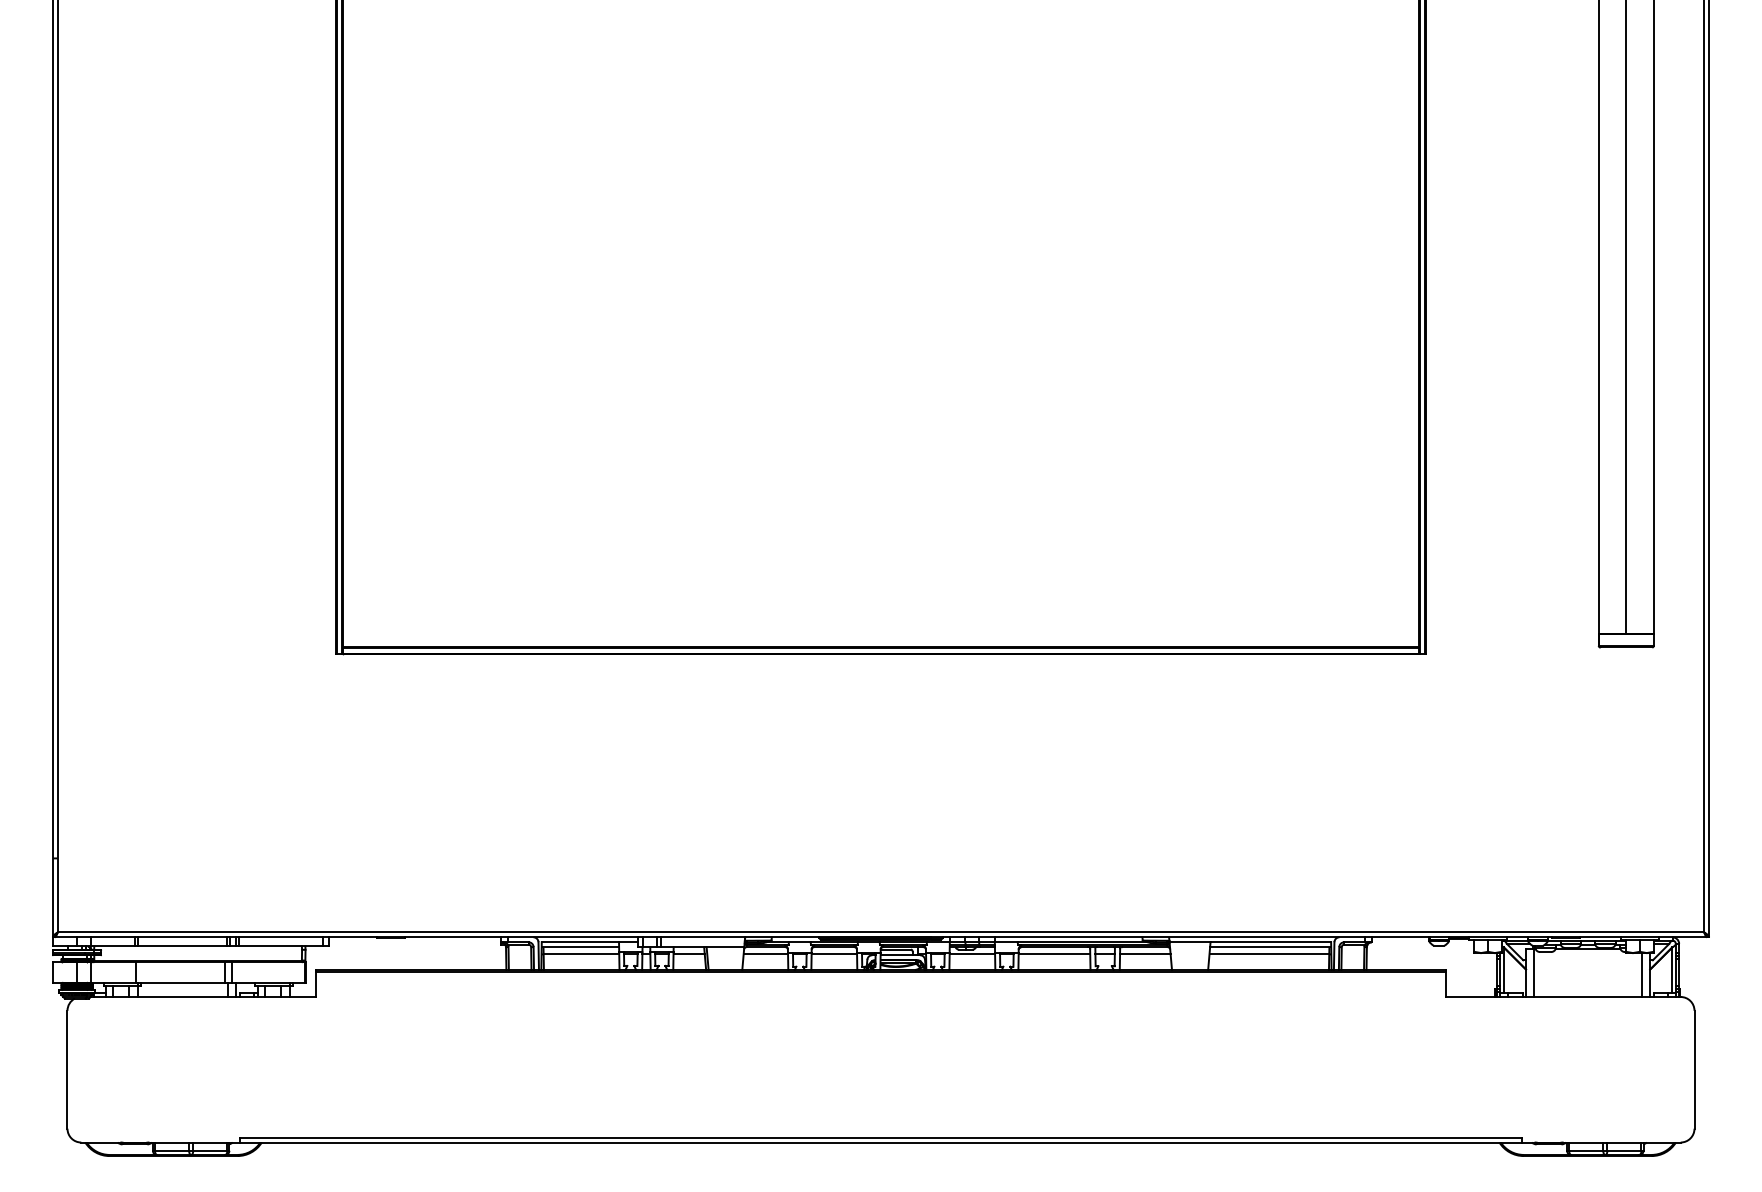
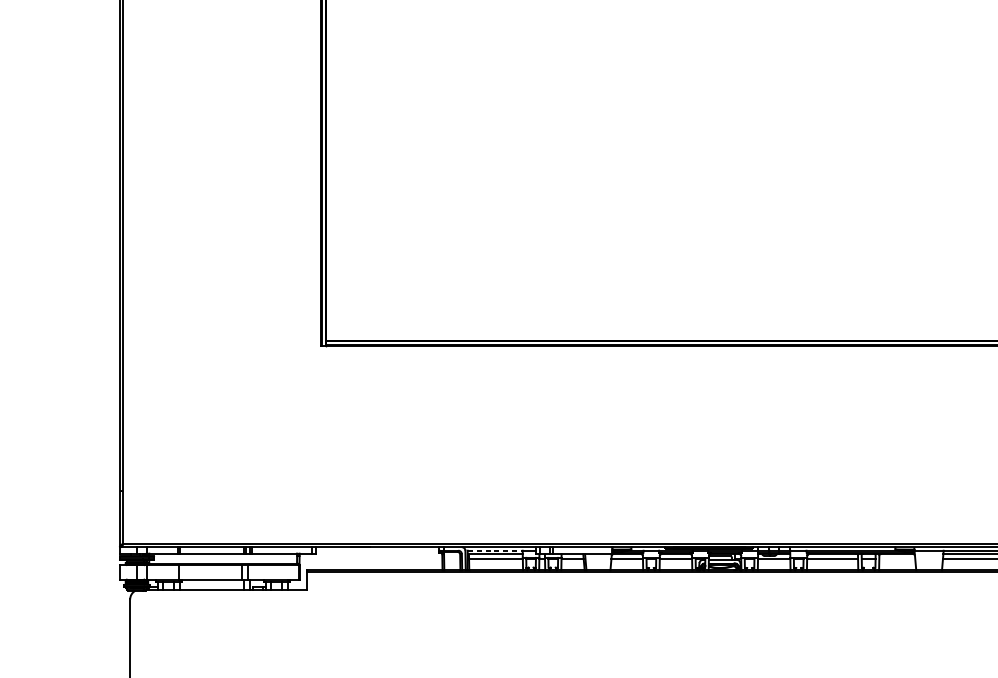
line: (580, 942) -> (495, 550), solid -> dashed
line: (1145, 954) -> (897, 559), removed

